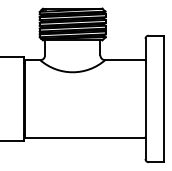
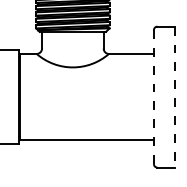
line: (145, 98) -> (153, 96), solid -> dashed
line: (164, 99) -> (175, 97), solid -> dashed

